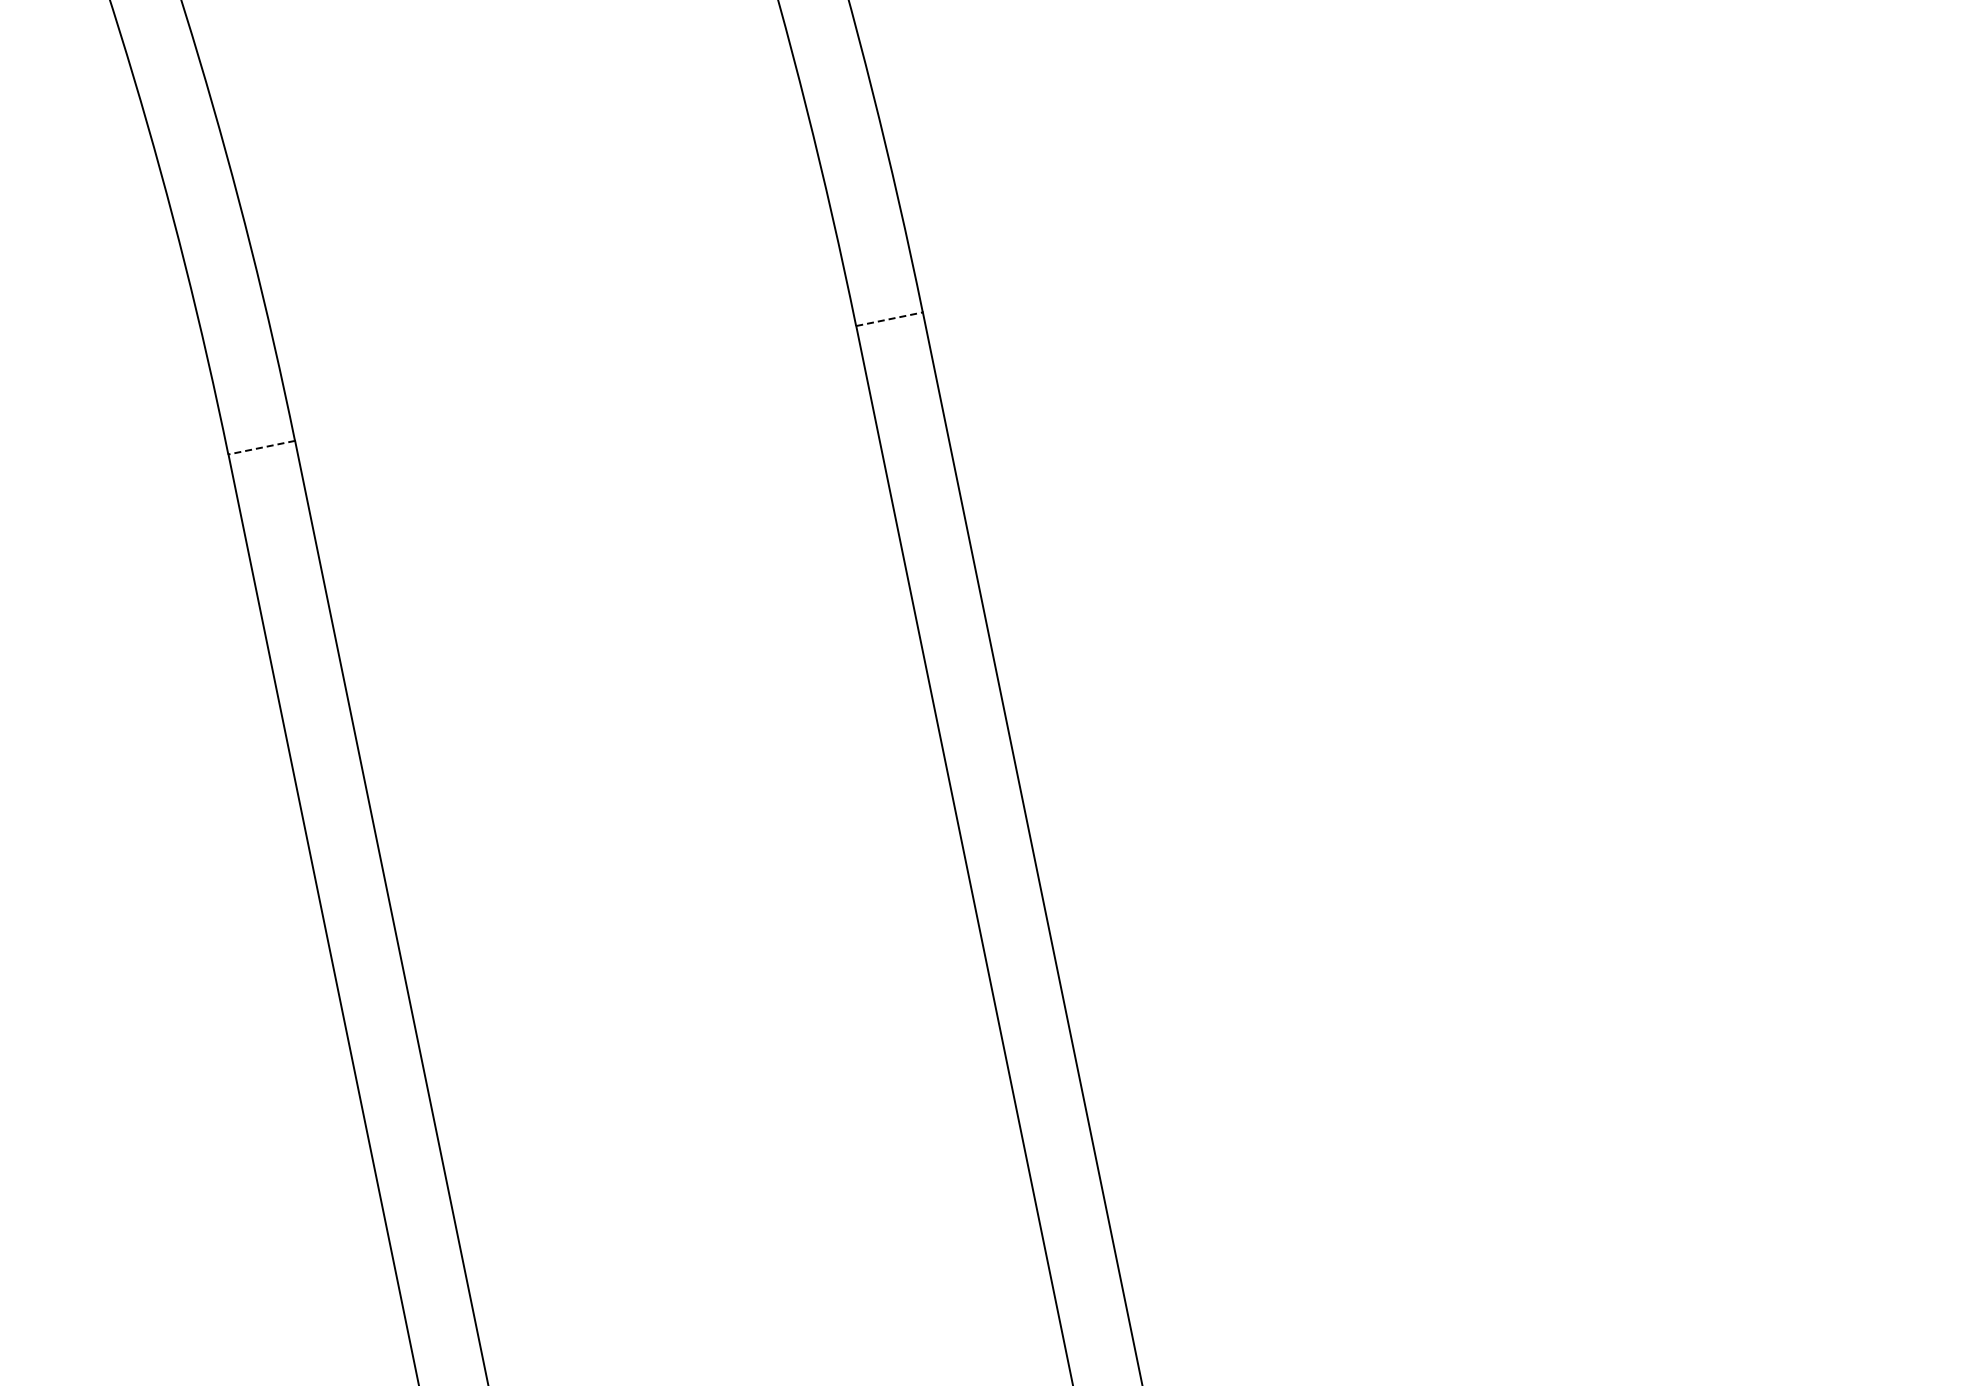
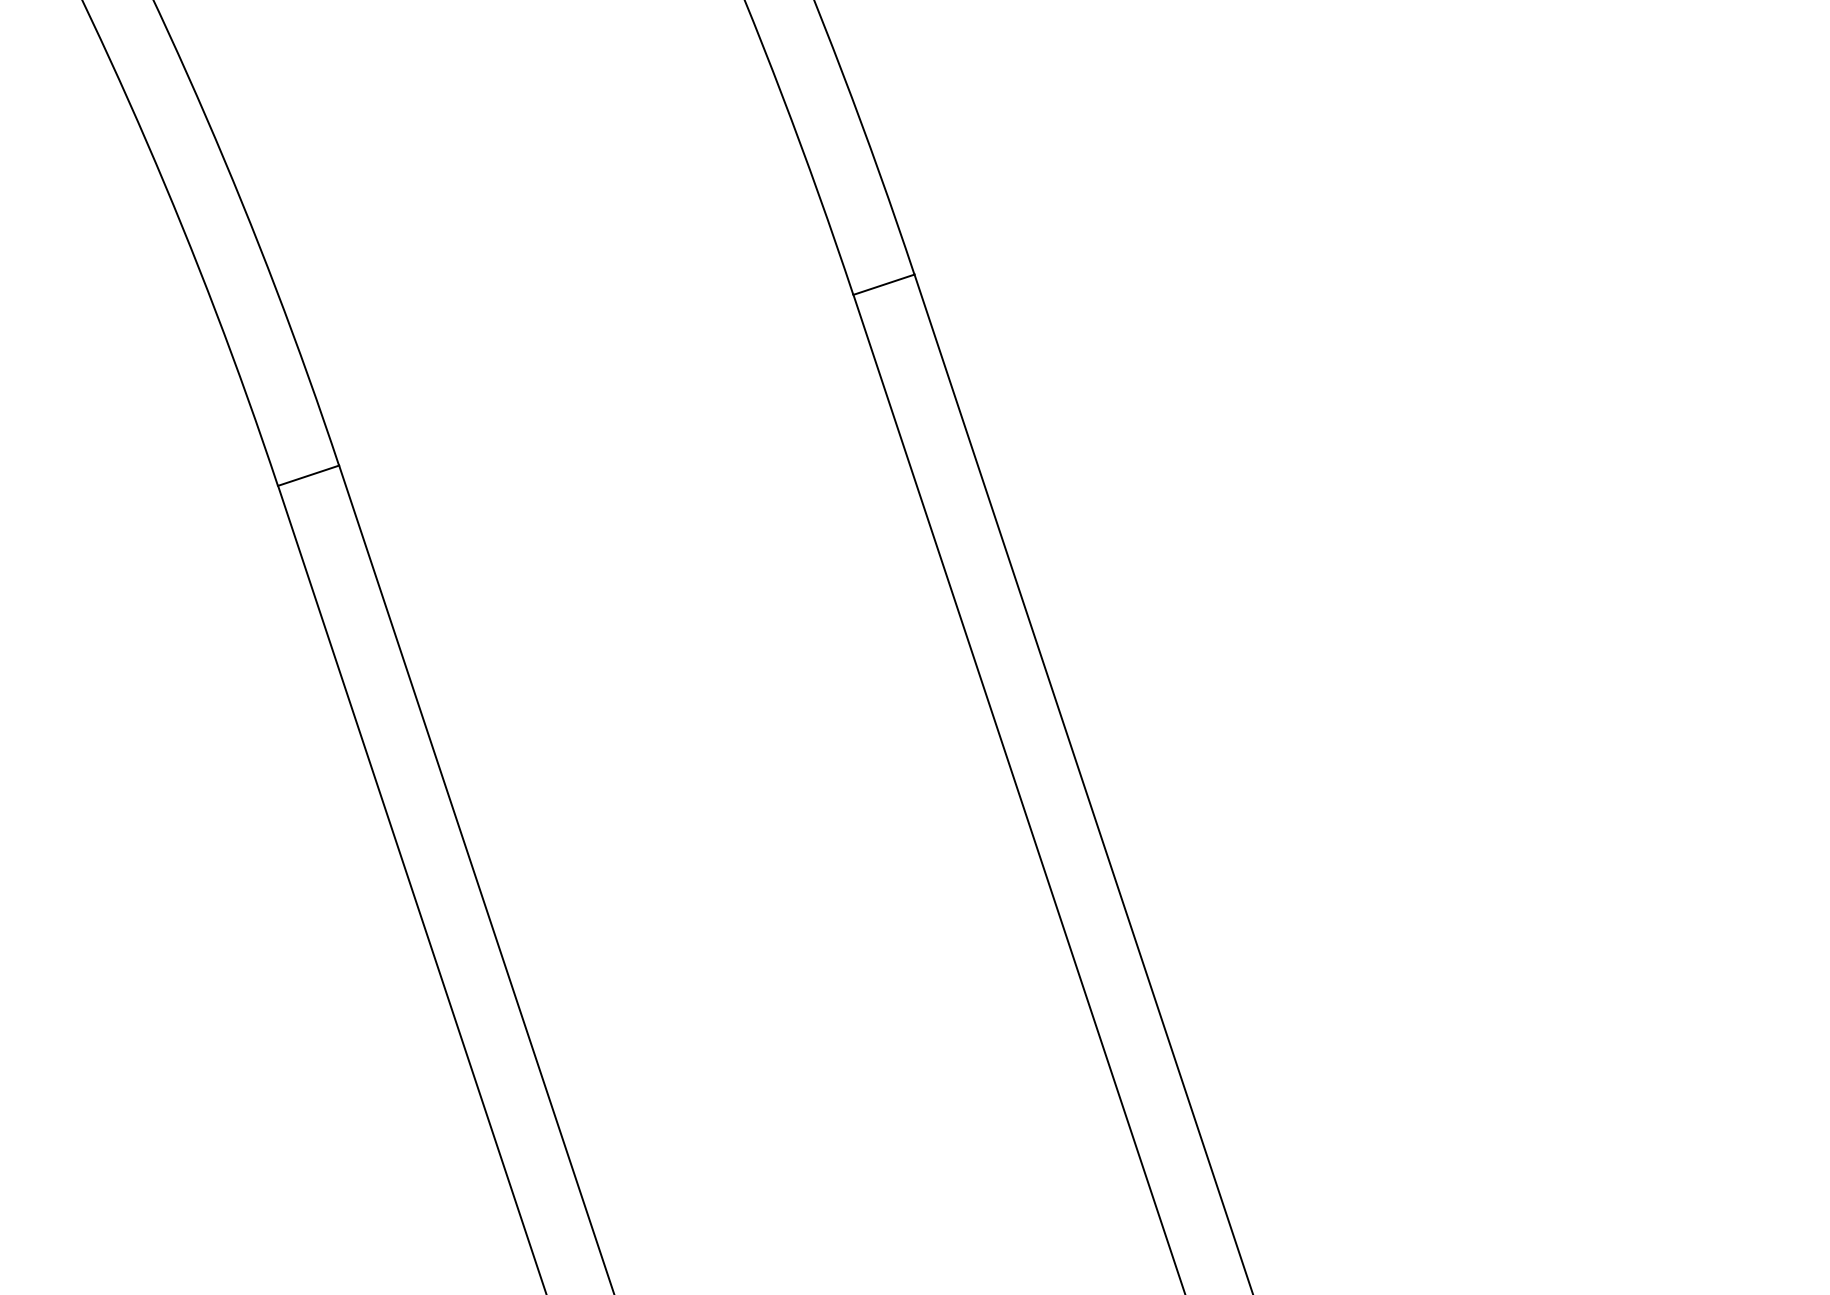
line: (890, 319) -> (884, 284), dashed -> solid
line: (261, 447) -> (308, 475), dashed -> solid

